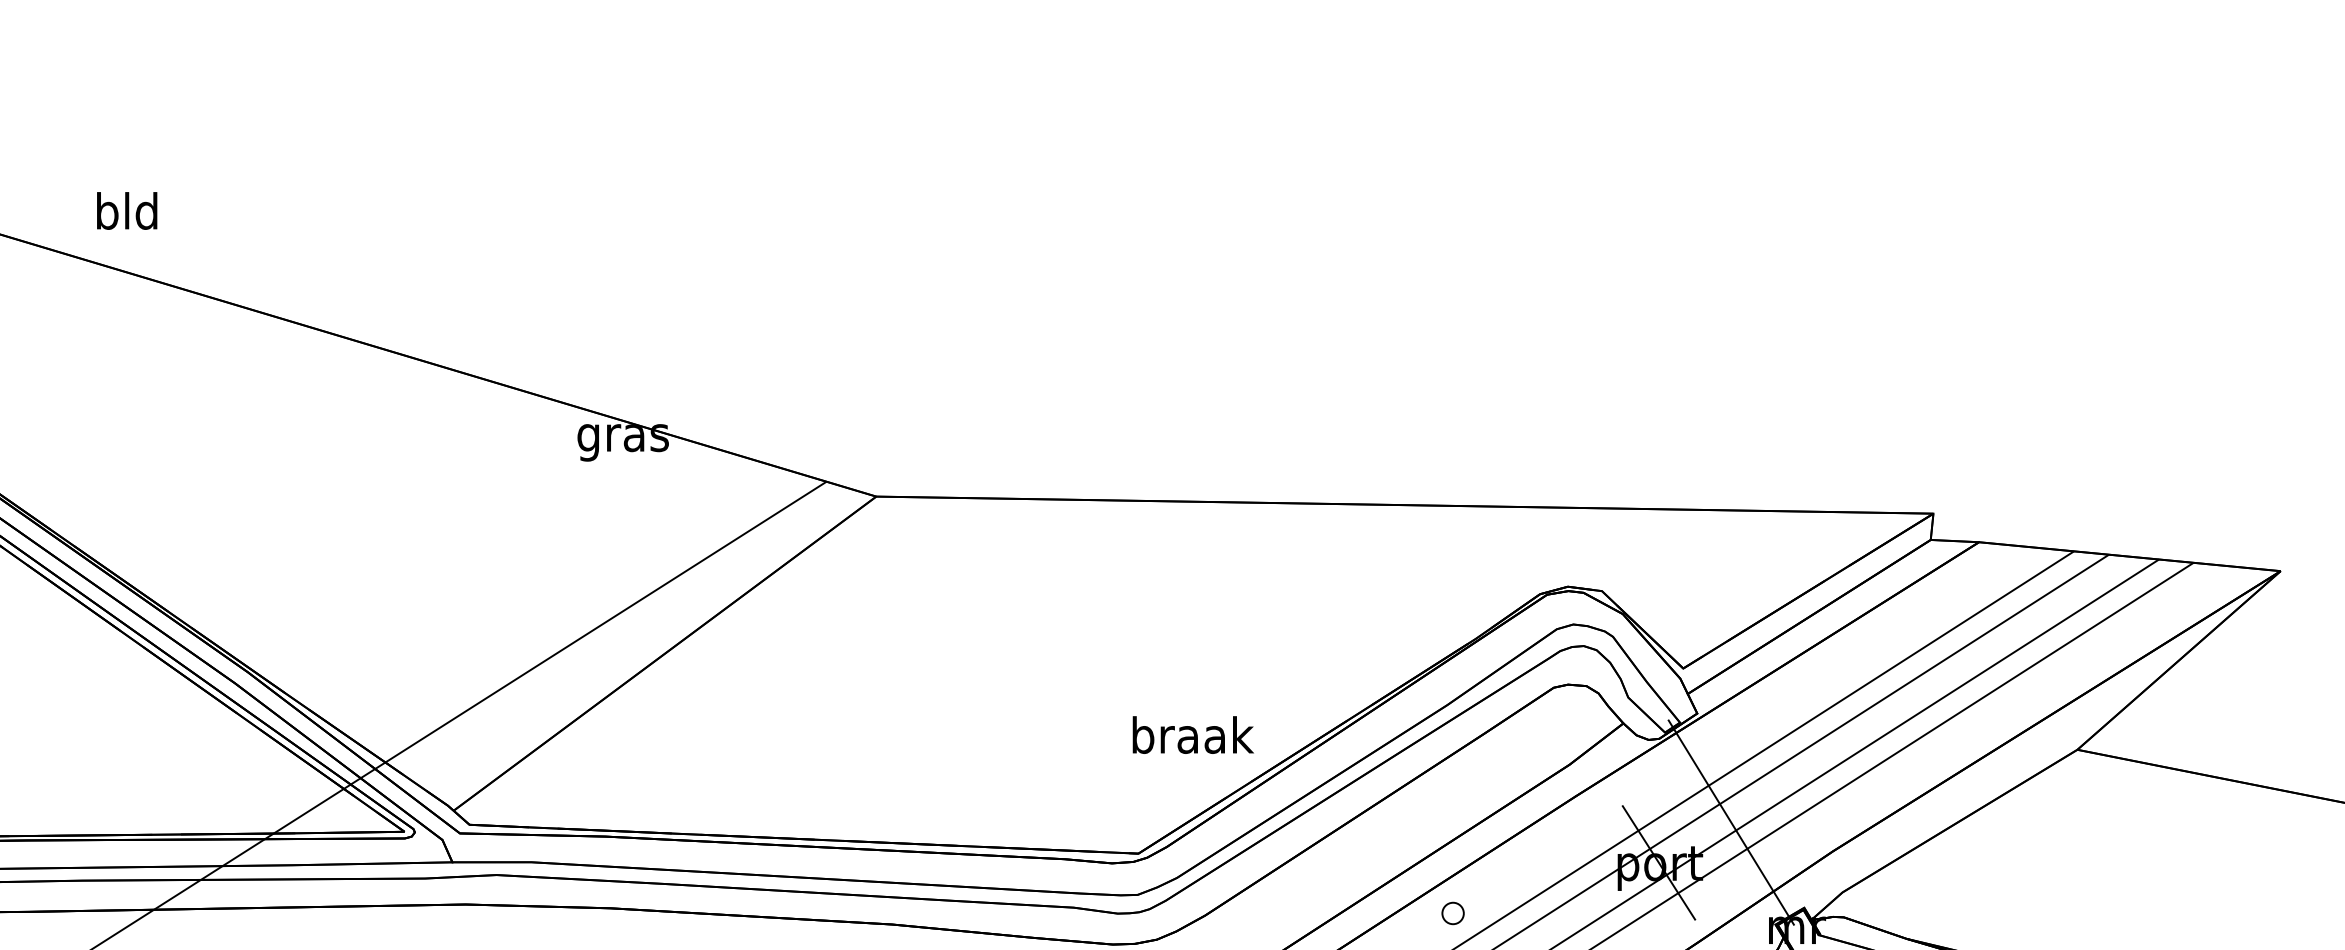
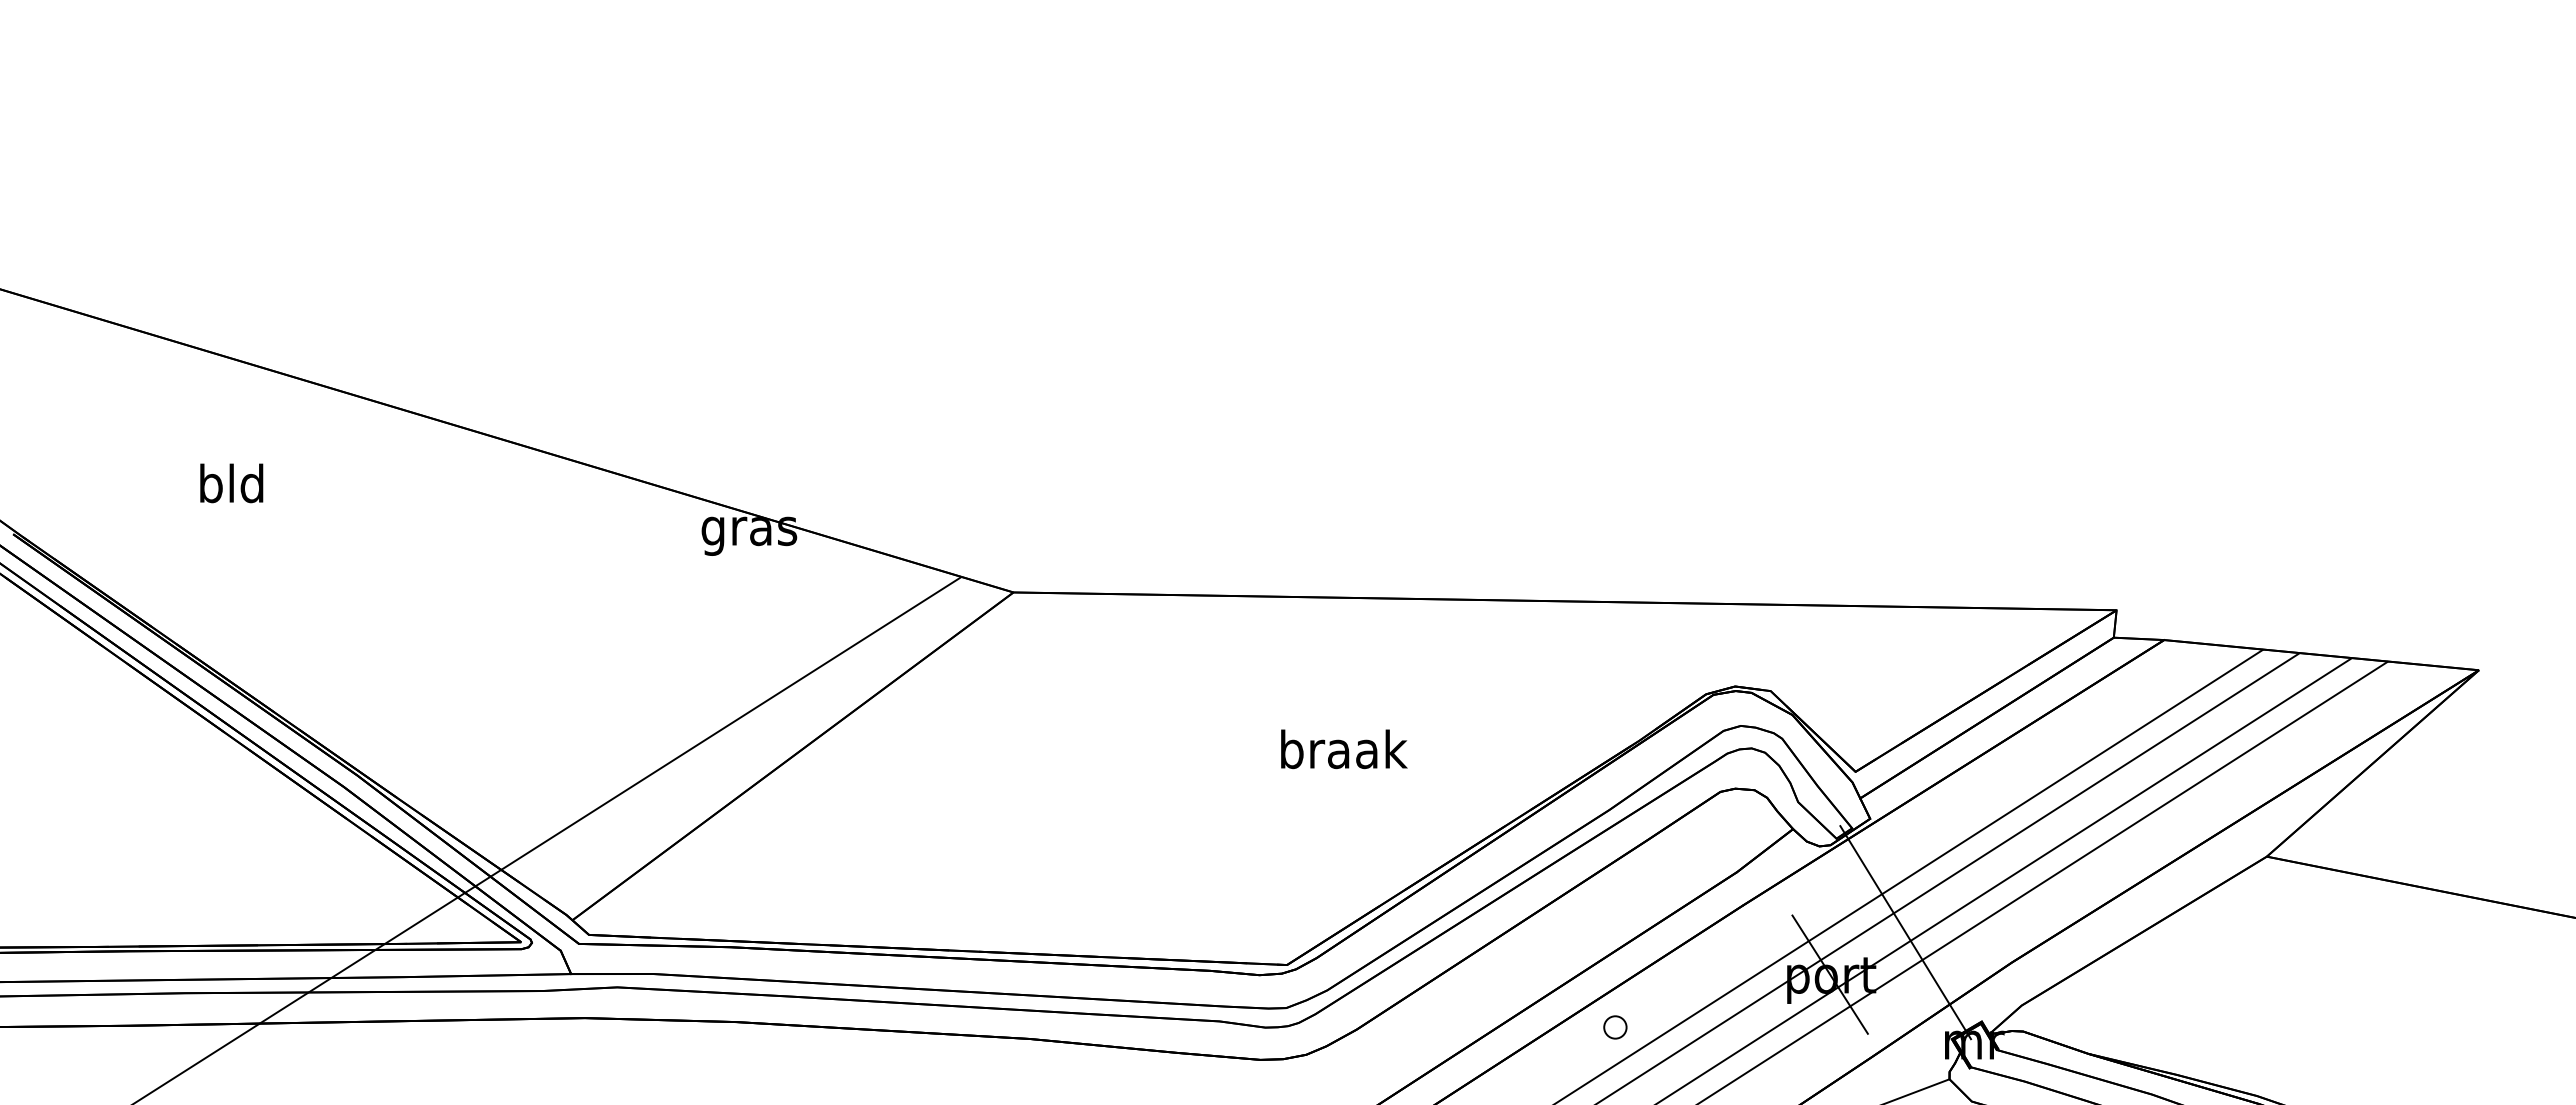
text: (126, 211) -> (231, 483), moved
text: (1193, 735) -> (1344, 749), moved

